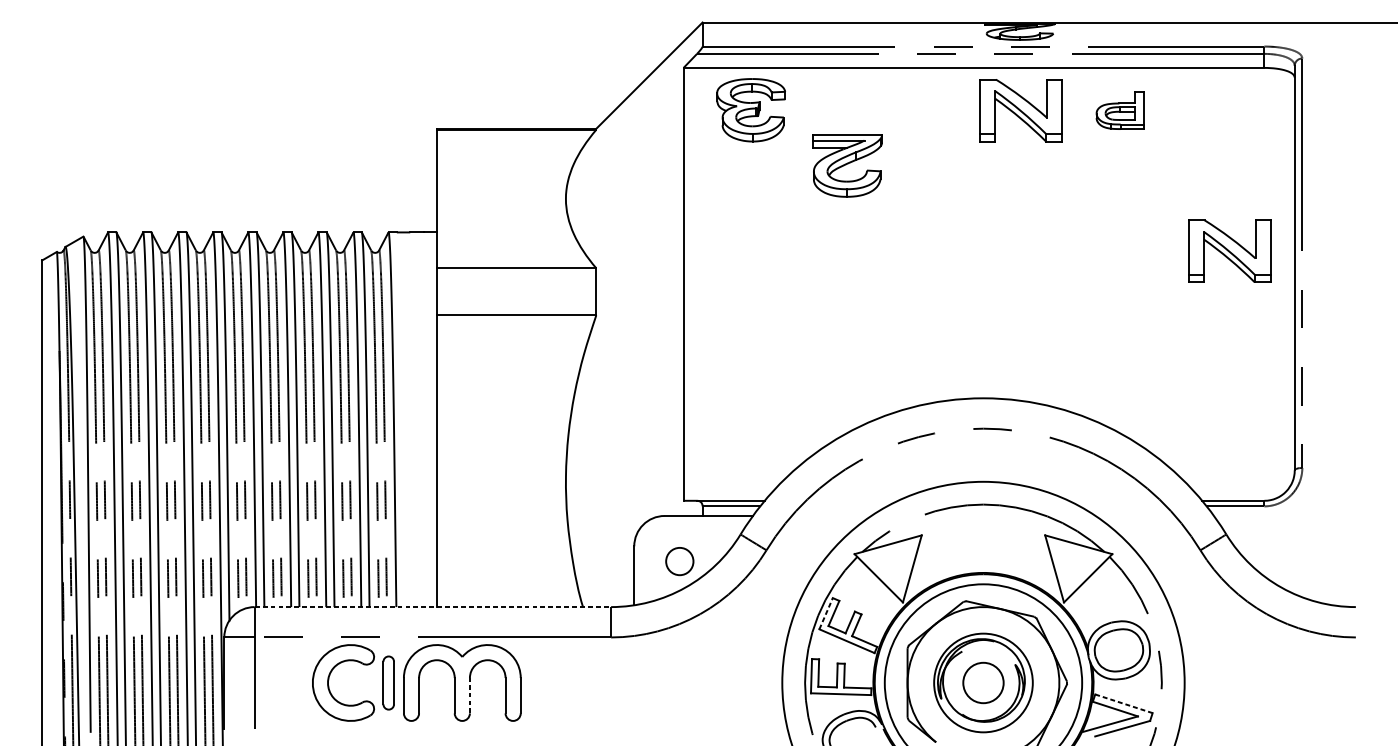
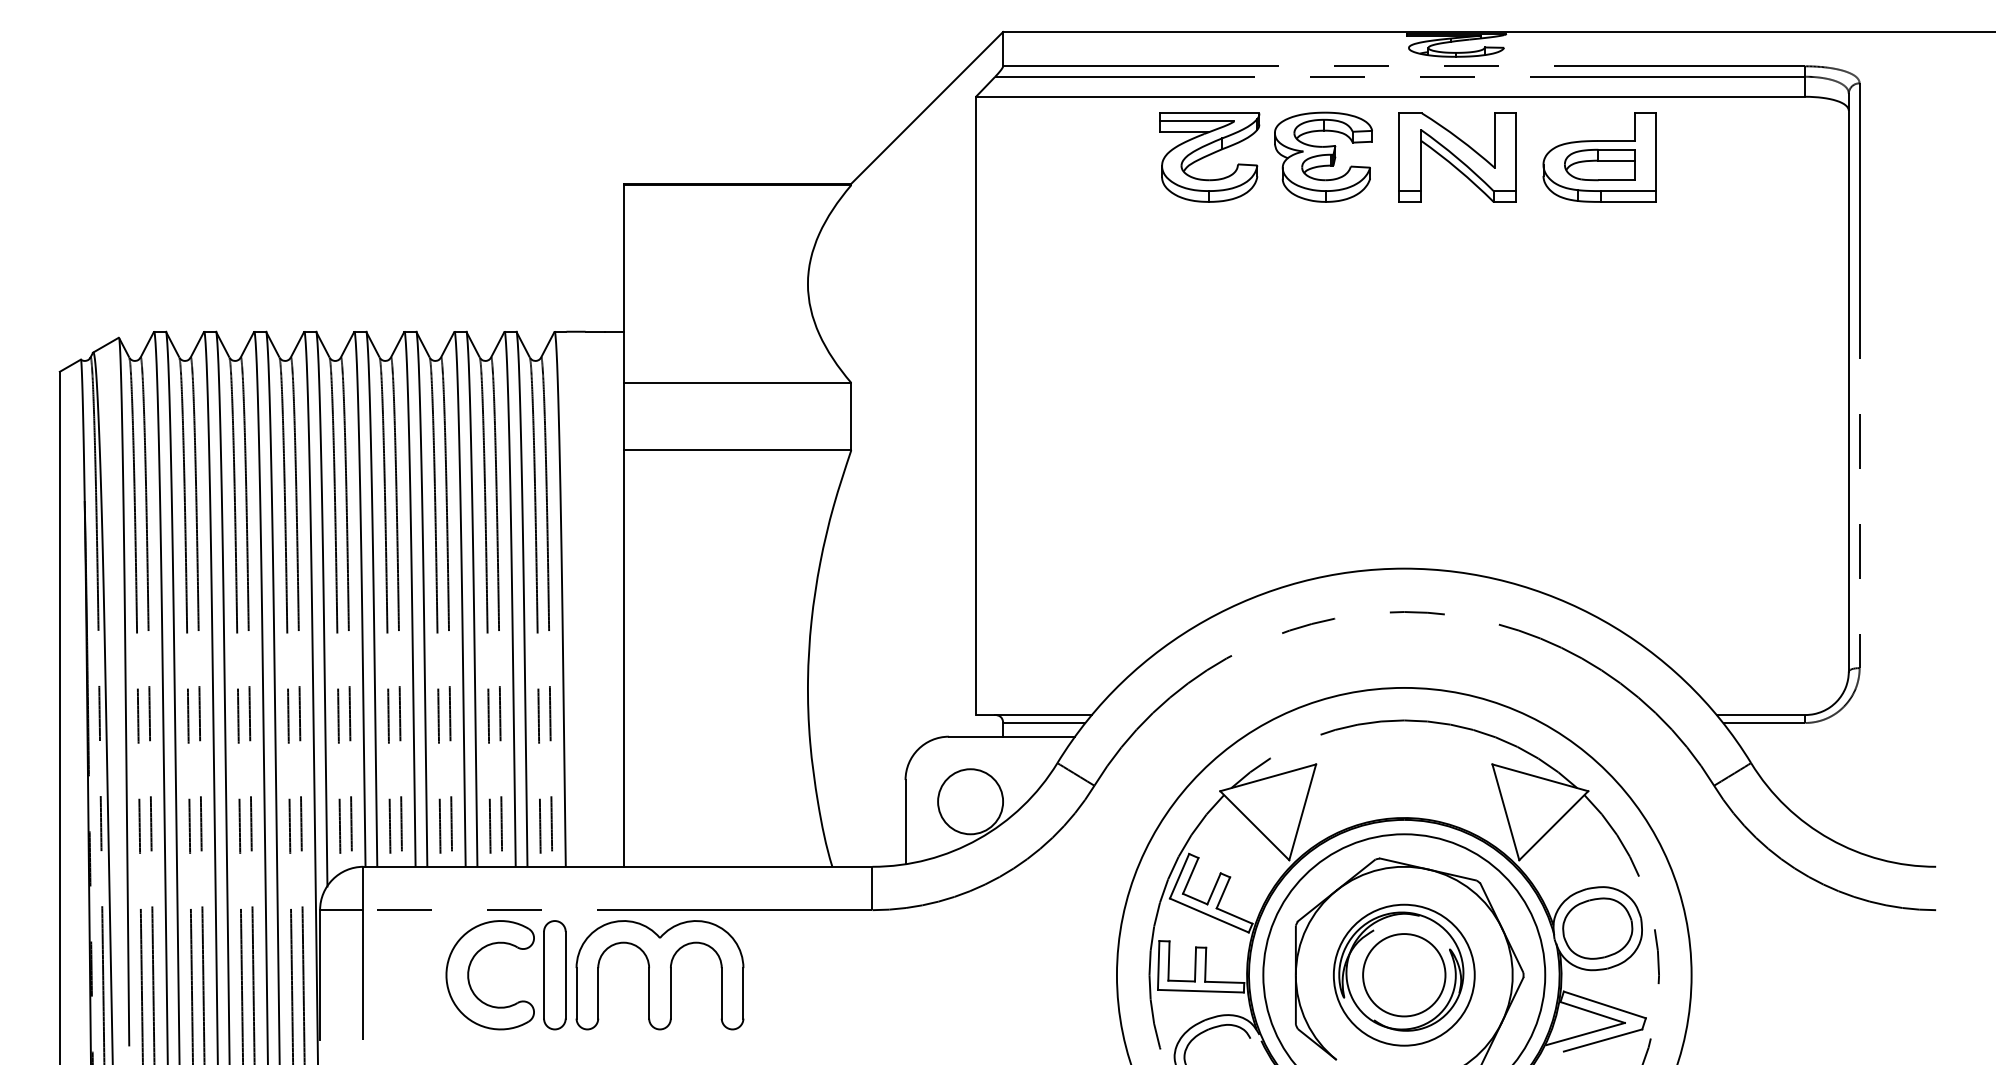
part: (751, 109) -> (1323, 156), moved
part: (1120, 110) -> (1599, 157), size x1.67
part: (847, 165) -> (1209, 157), moved
part: (1229, 251) -> (1755, 358), removed
circle: (679, 561) -> (970, 801), size x1.67
line: (432, 606) -> (617, 866), dashed -> solid
line: (826, 613) -> (1179, 875), dashed -> solid
part: (388, 683) -> (554, 975), size x1.43
circle: (983, 683) -> (1404, 975), size x1.43
line: (469, 695) -> (670, 992), dashed -> solid
line: (1124, 704) -> (1605, 1005), dashed -> solid

